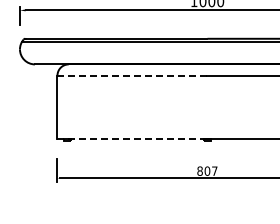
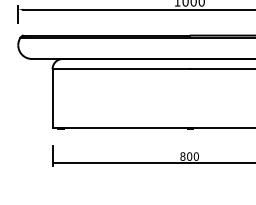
line: (132, 75) -> (121, 69), dashed -> solid
line: (132, 139) -> (121, 127), dashed -> solid
text: (214, 170) -> (196, 155), 807 -> 800

